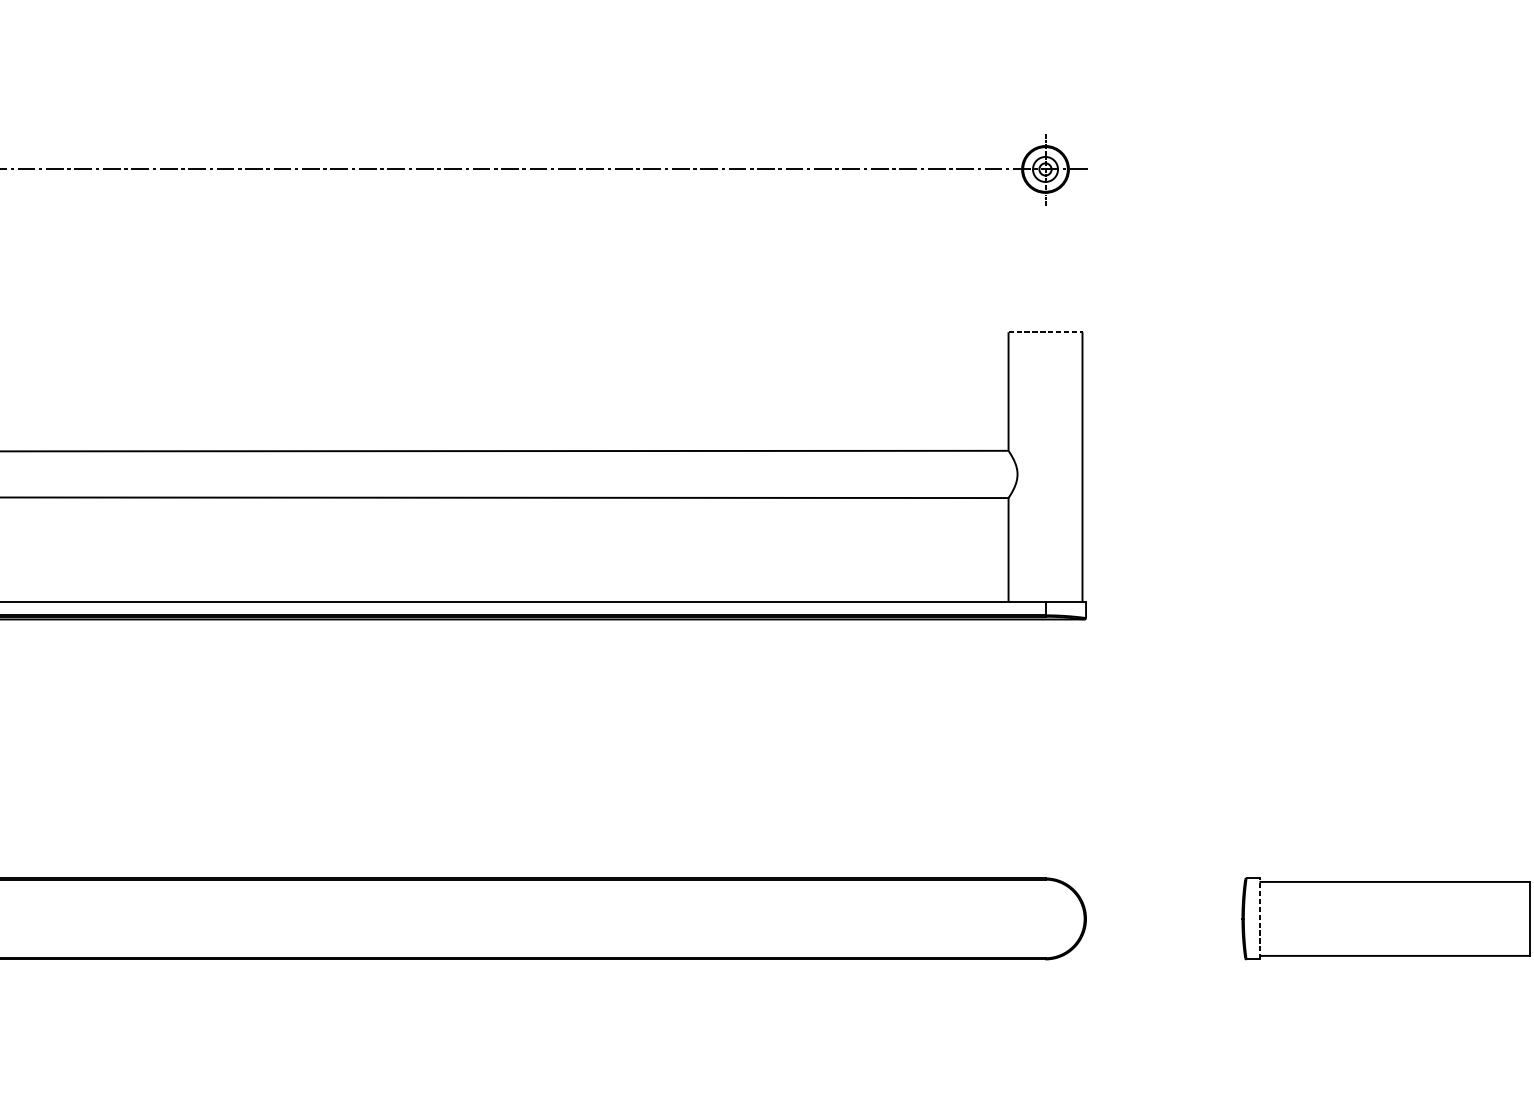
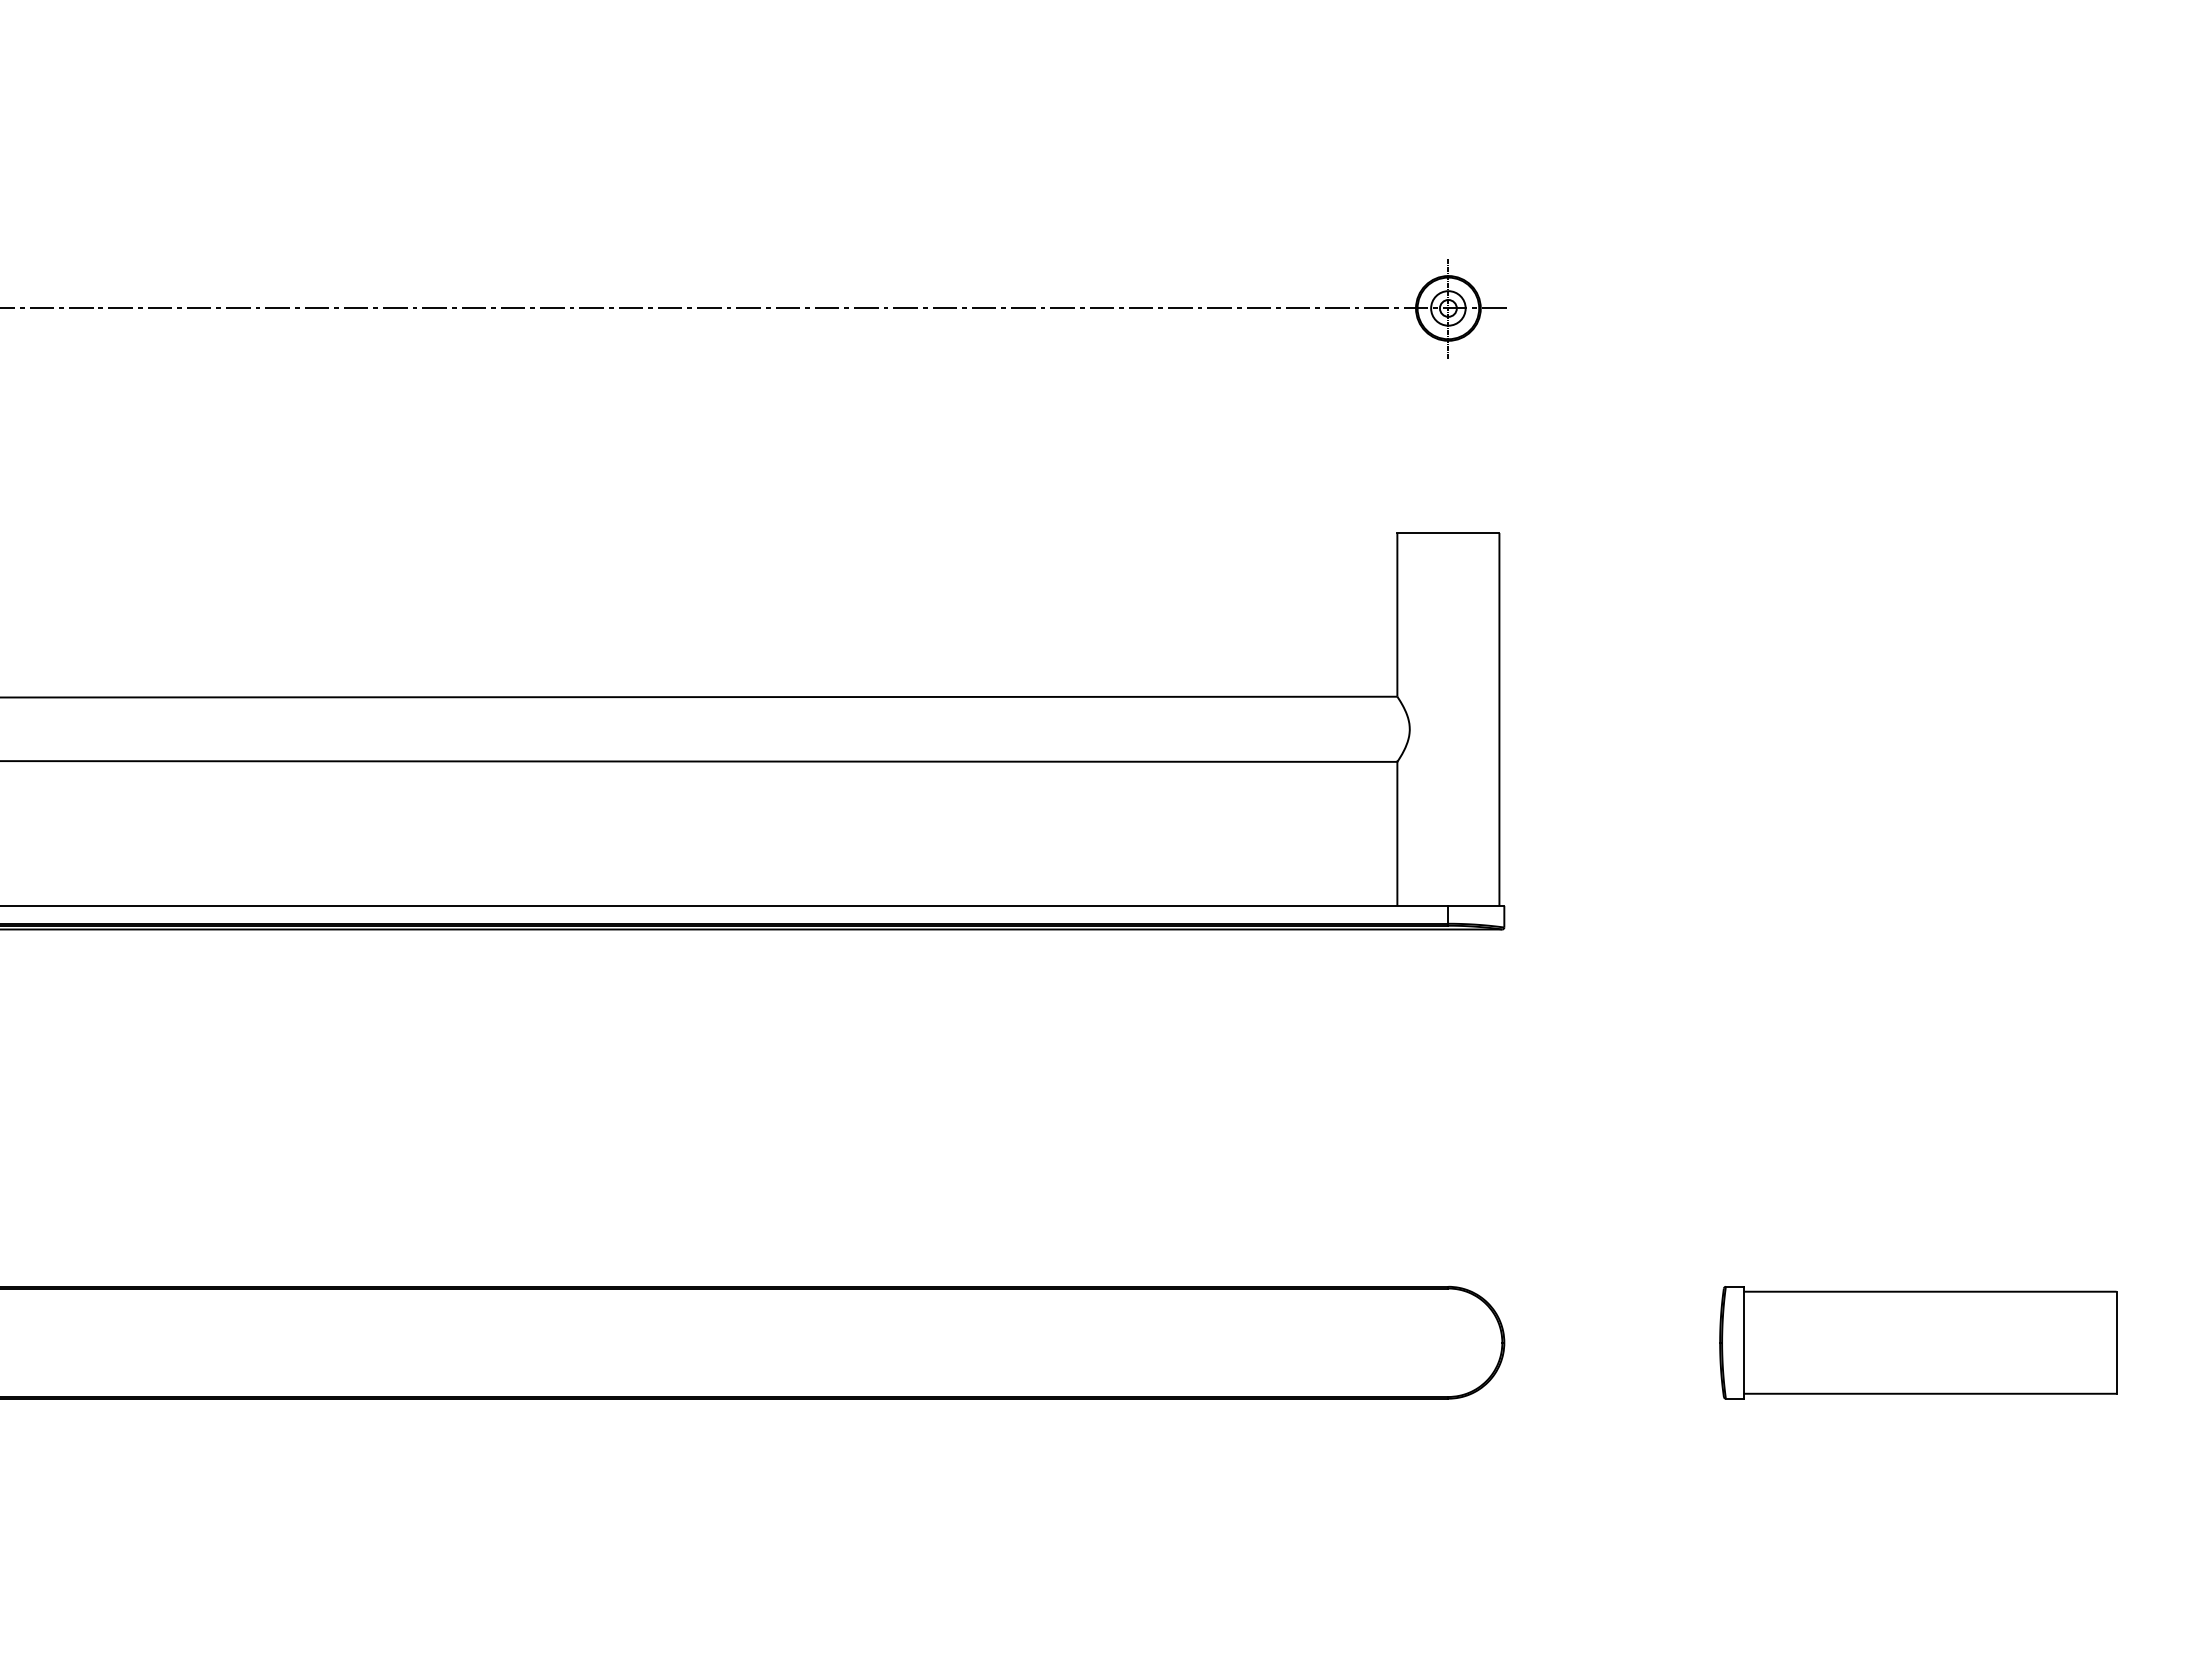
line: (1045, 332) -> (1448, 533), dashed -> solid
line: (1259, 918) -> (1743, 1342), dashed -> solid

